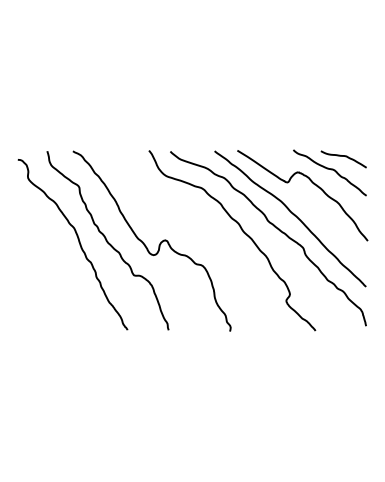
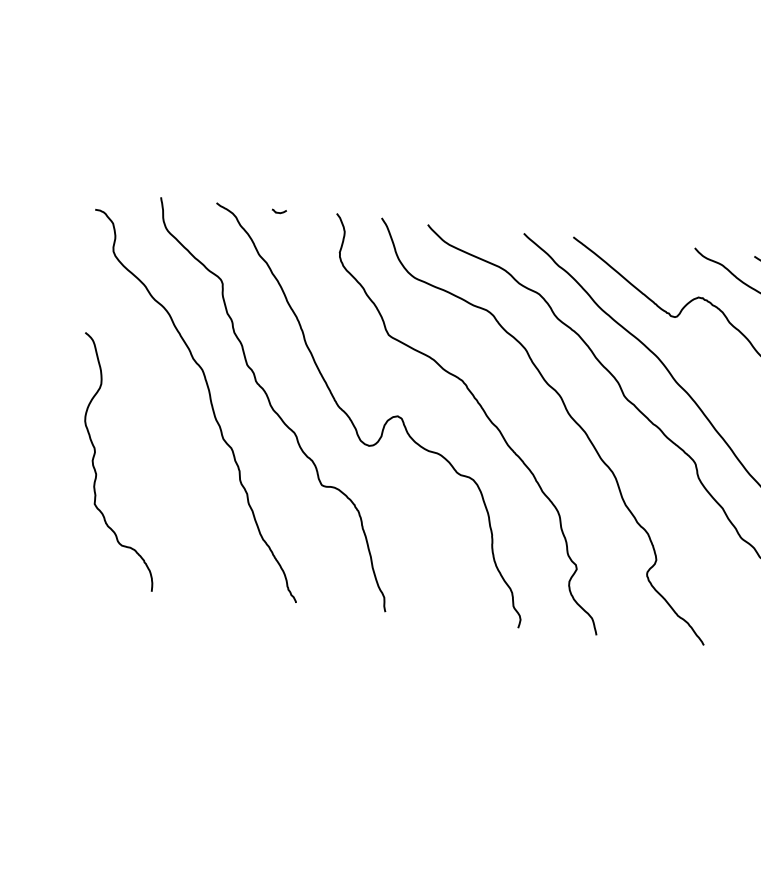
curve: (101, 152) -> (278, 211), added
curve: (203, 234) -> (481, 411), added
curve: (30, 277) -> (97, 467), added

